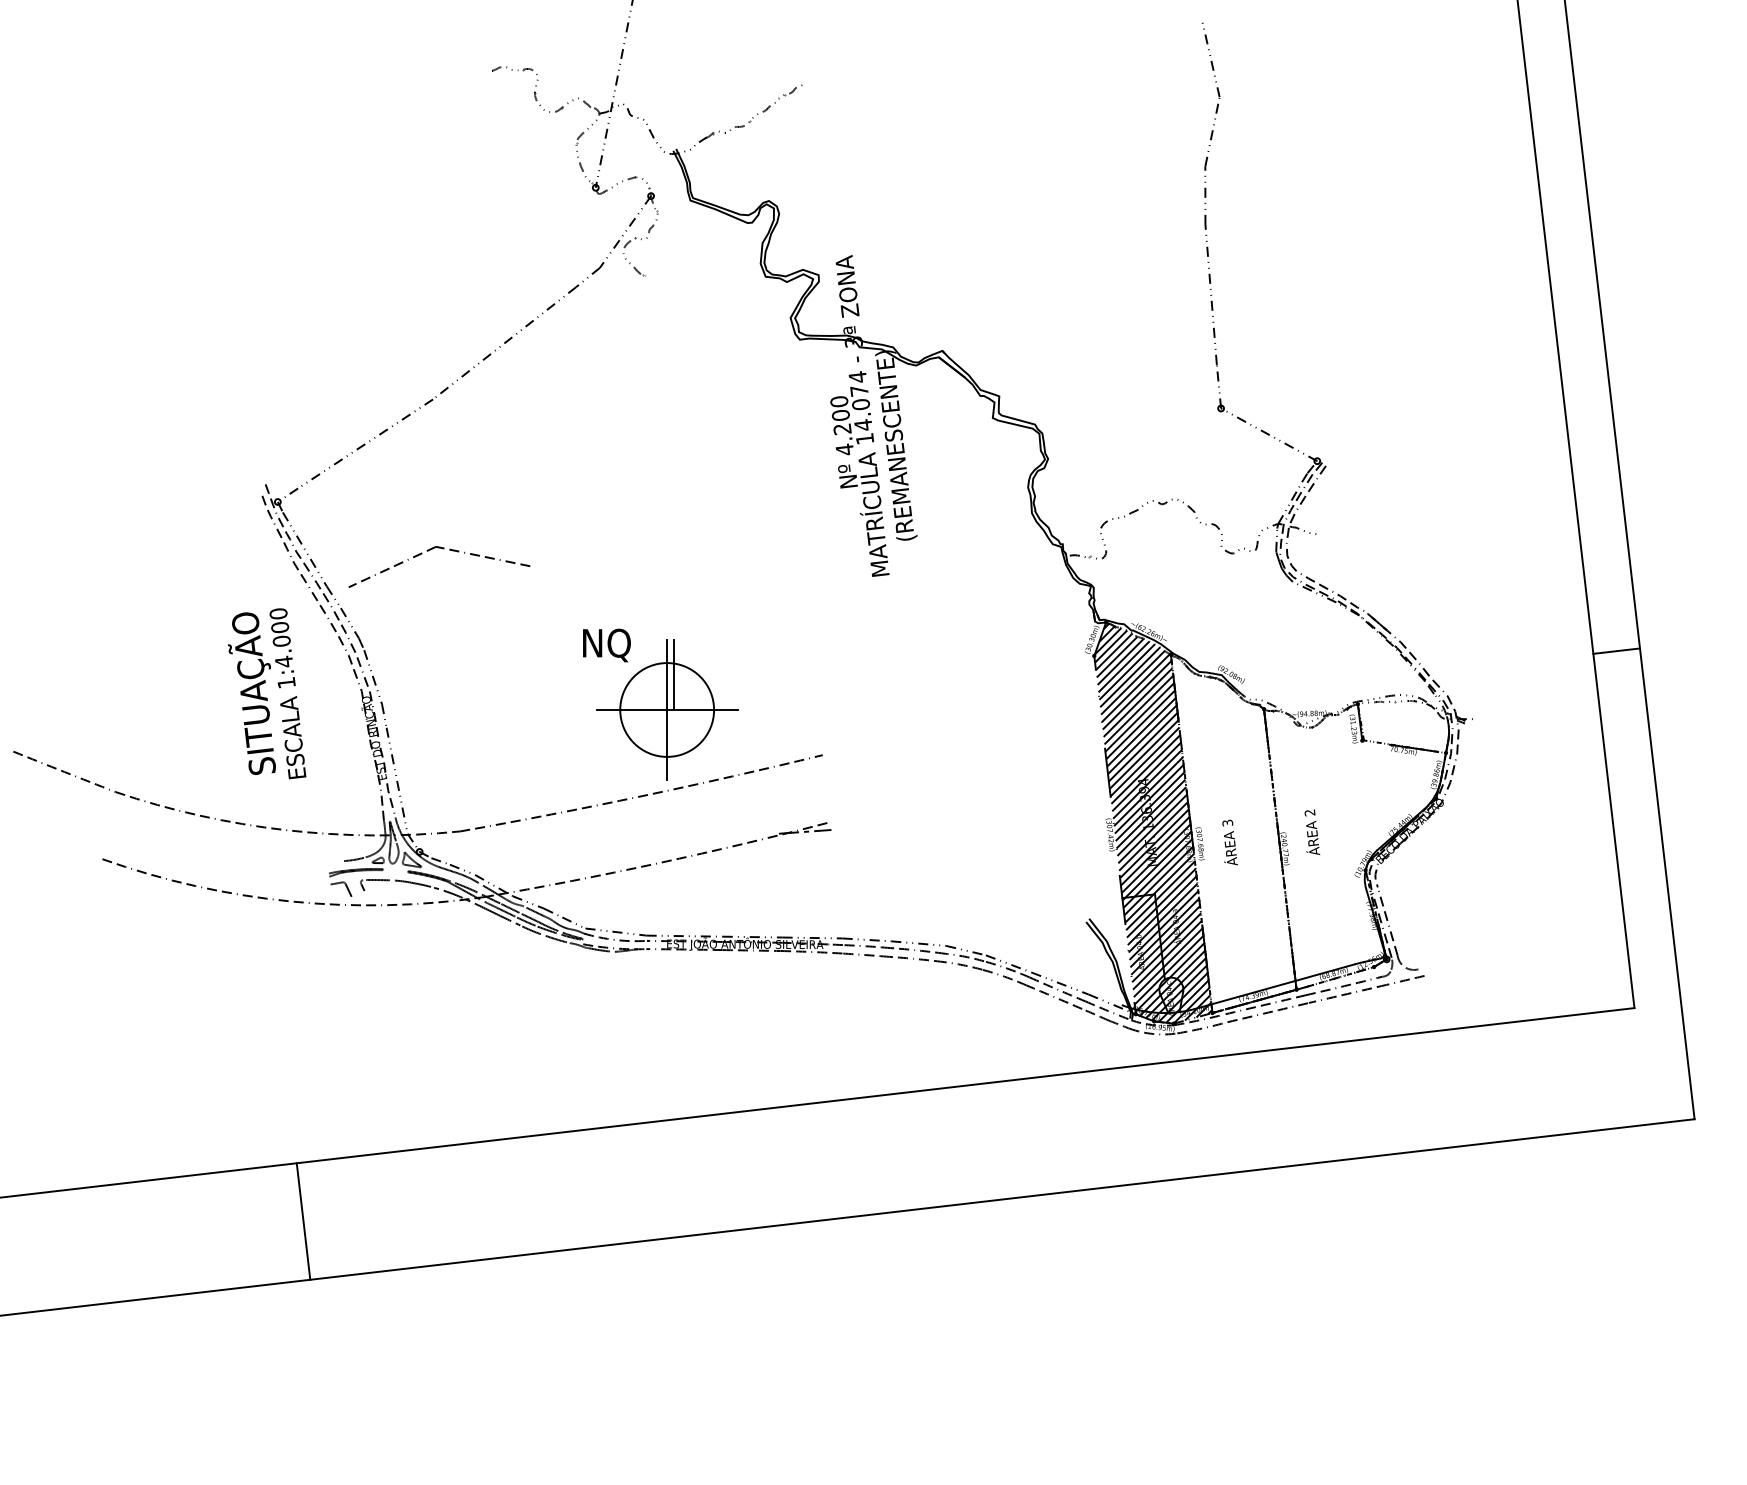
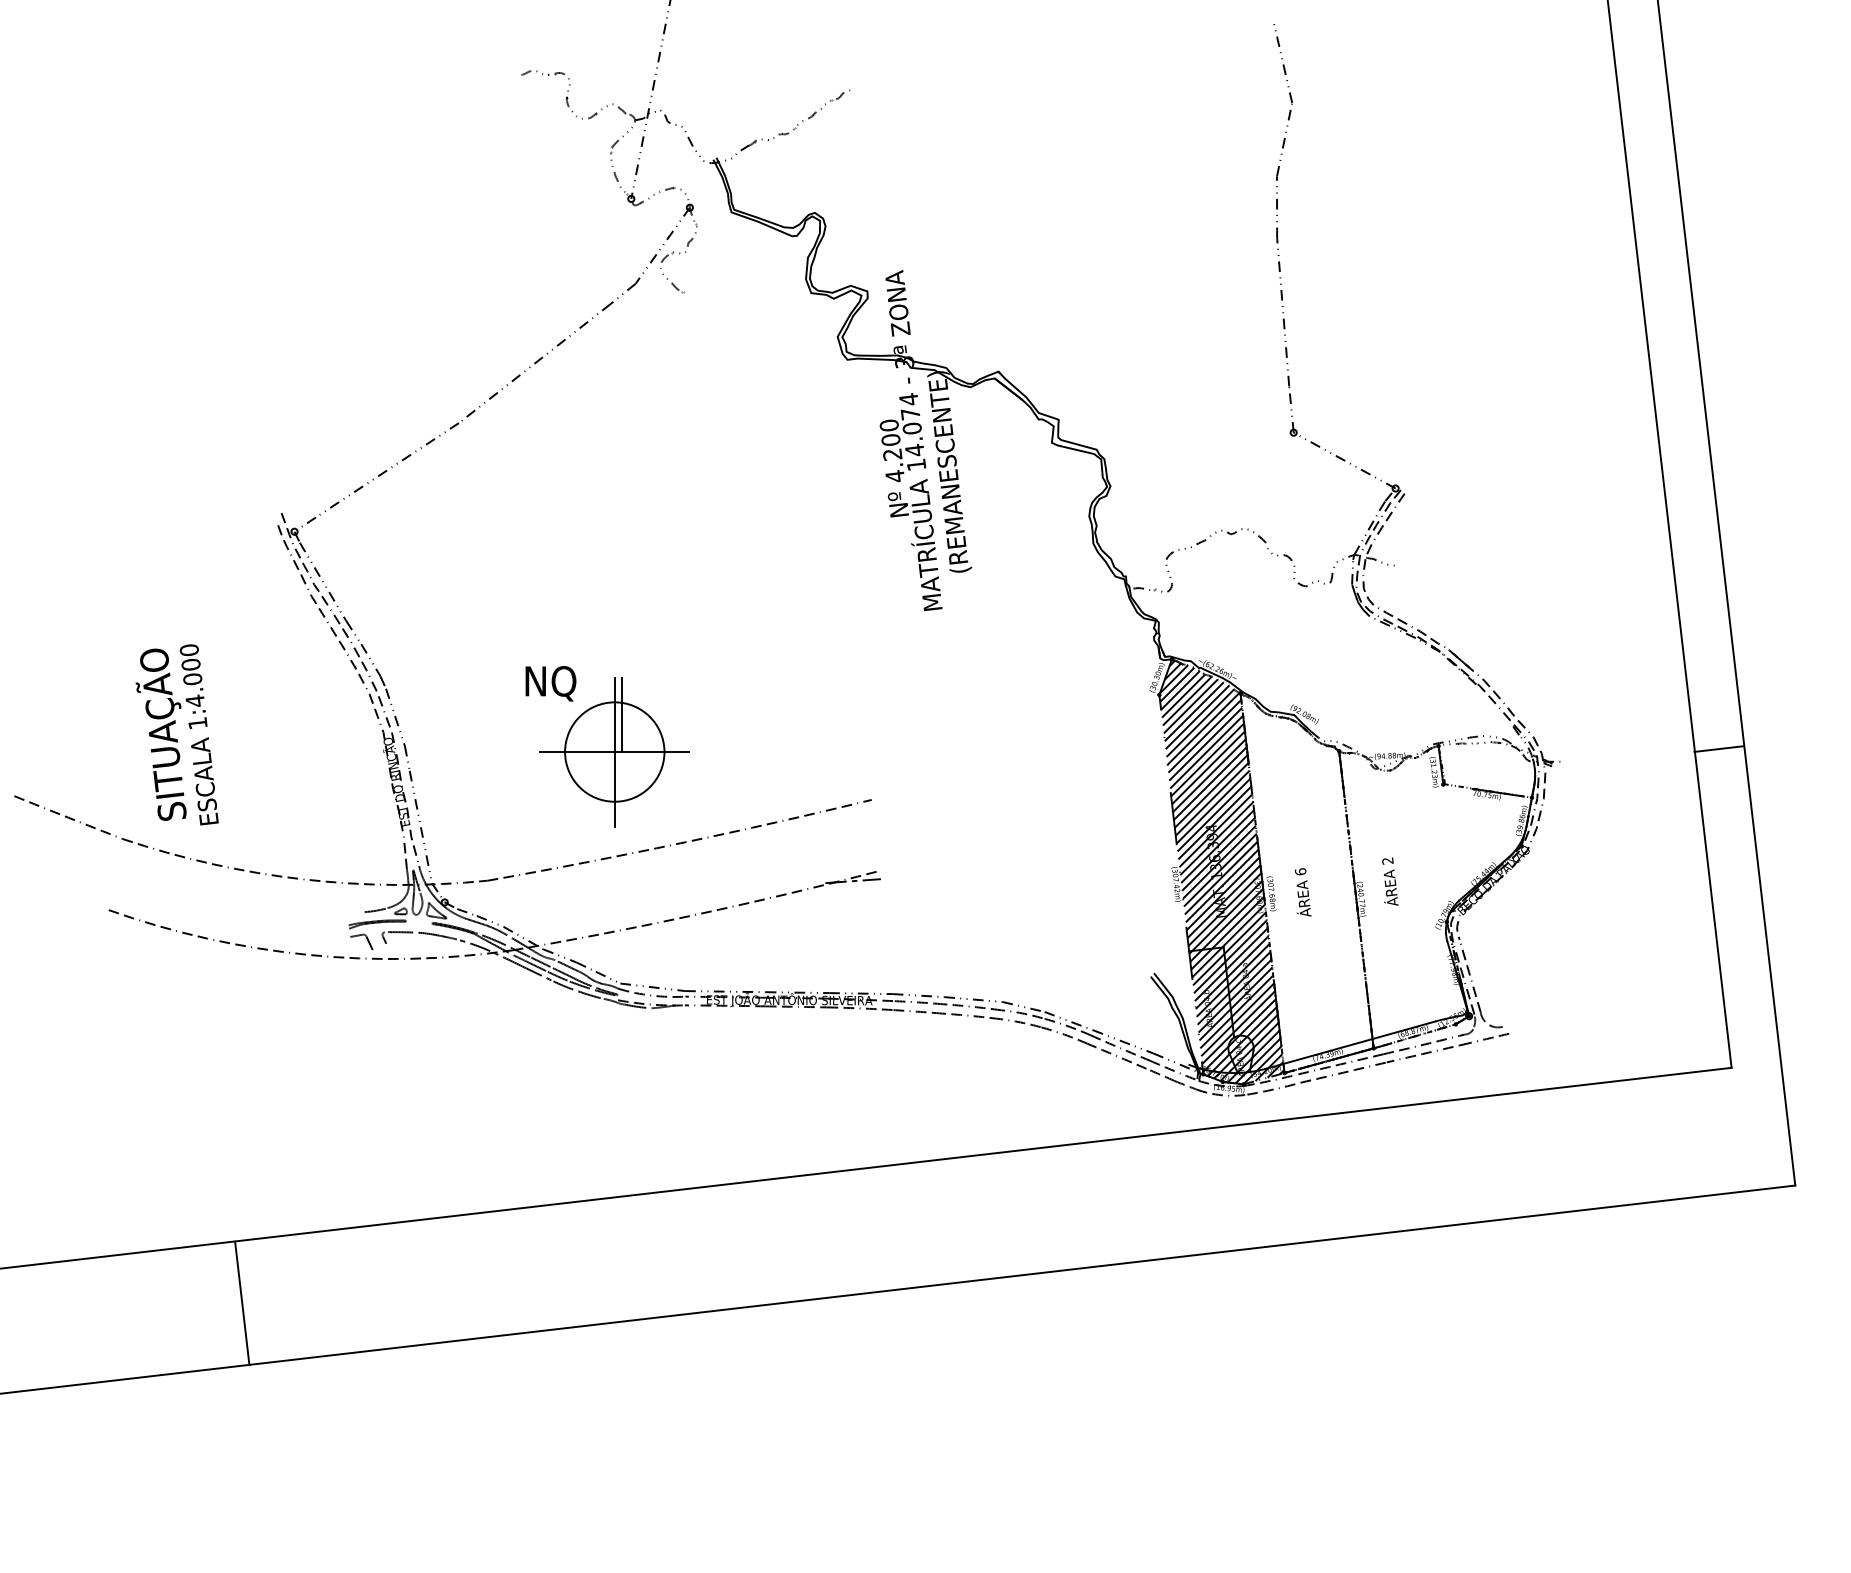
part: (442, 549) -> (468, 582), removed
line: (1616, 650) -> (1718, 748), moved
line: (1409, 663) -> (1493, 702), removed
text: (267, 693) -> (177, 734), moved
part: (660, 704) -> (607, 746), moved
text: (1227, 822) -> (1300, 871), 3 -> 6
line: (303, 1221) -> (242, 1303), moved

